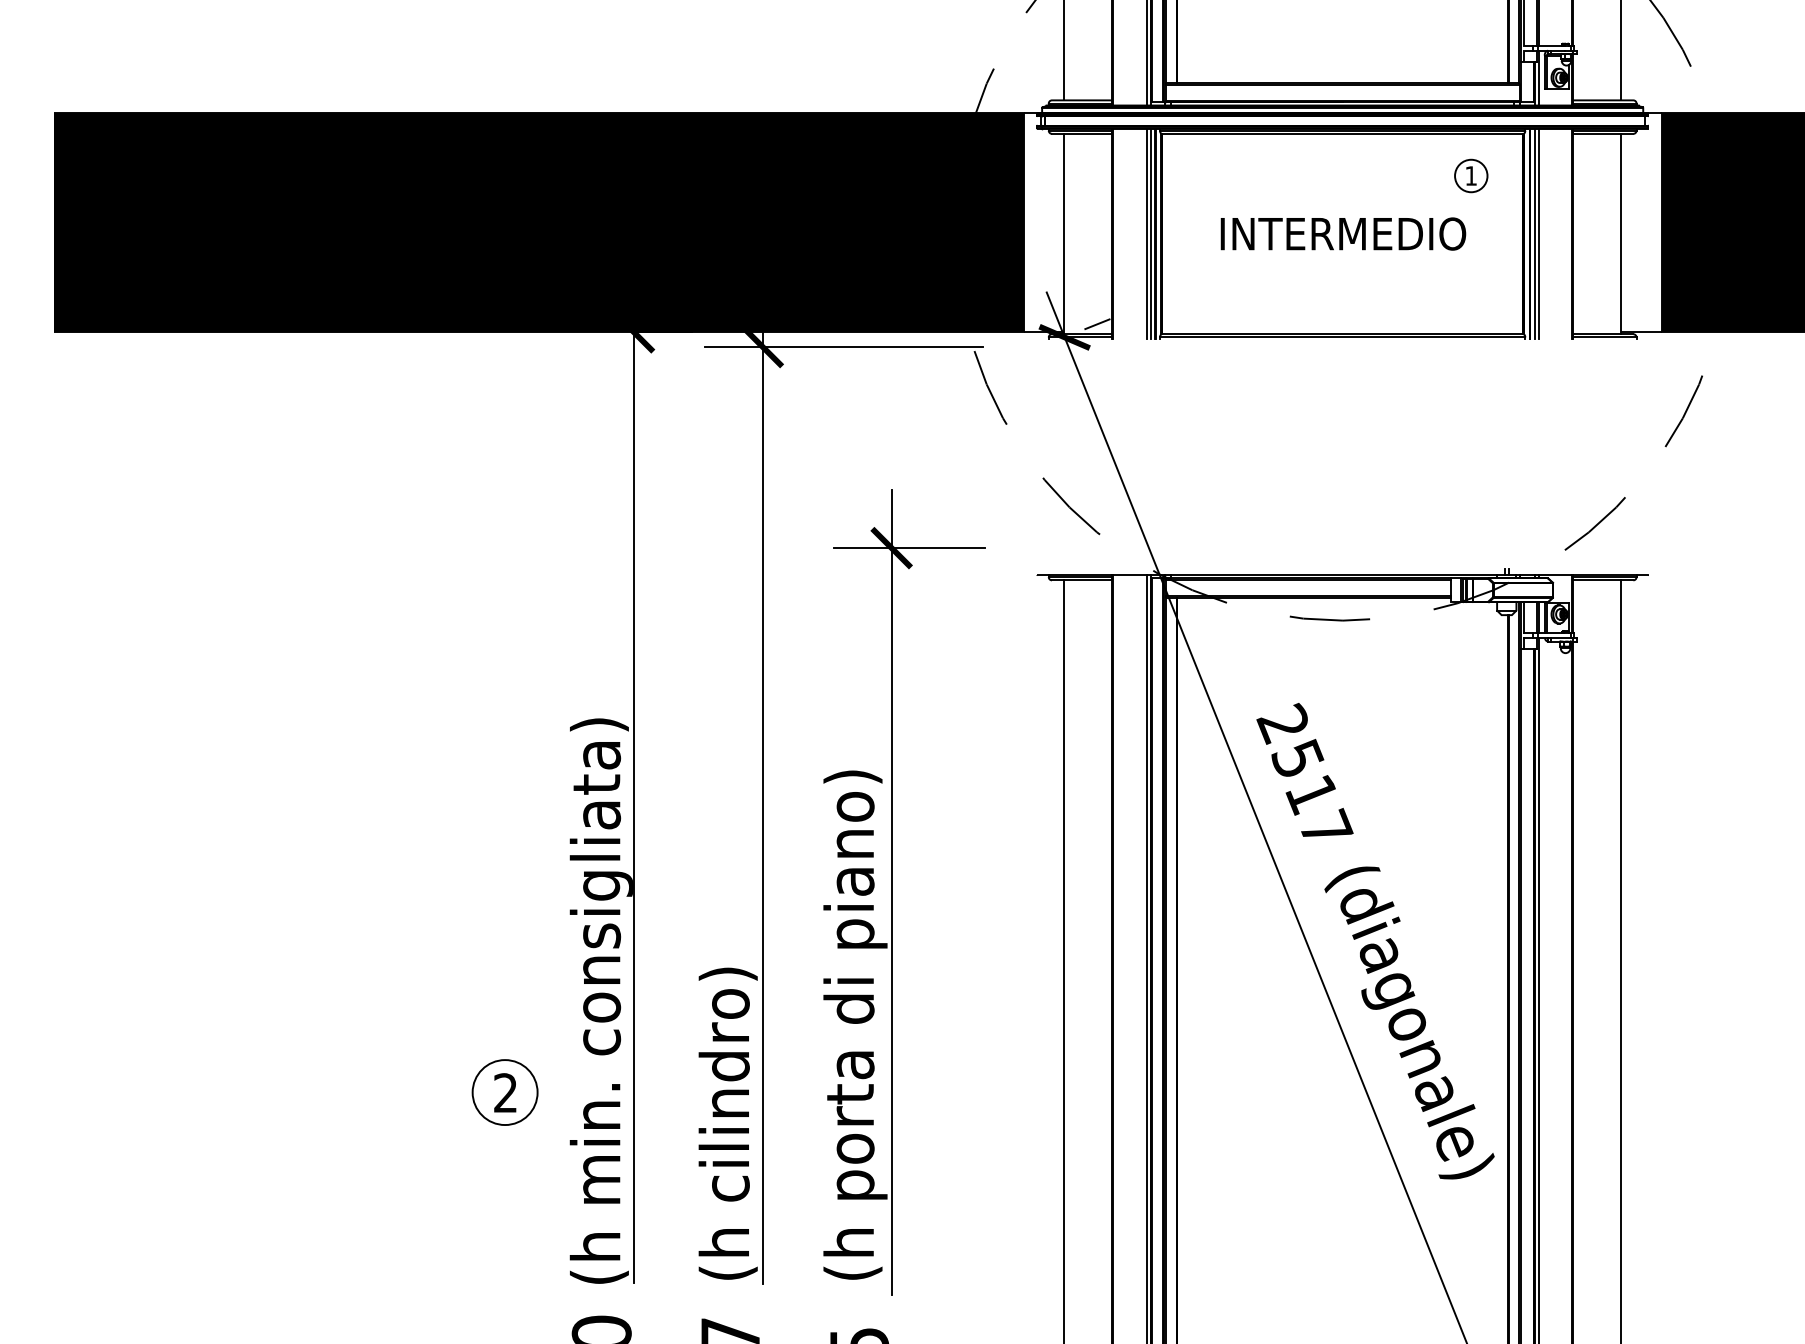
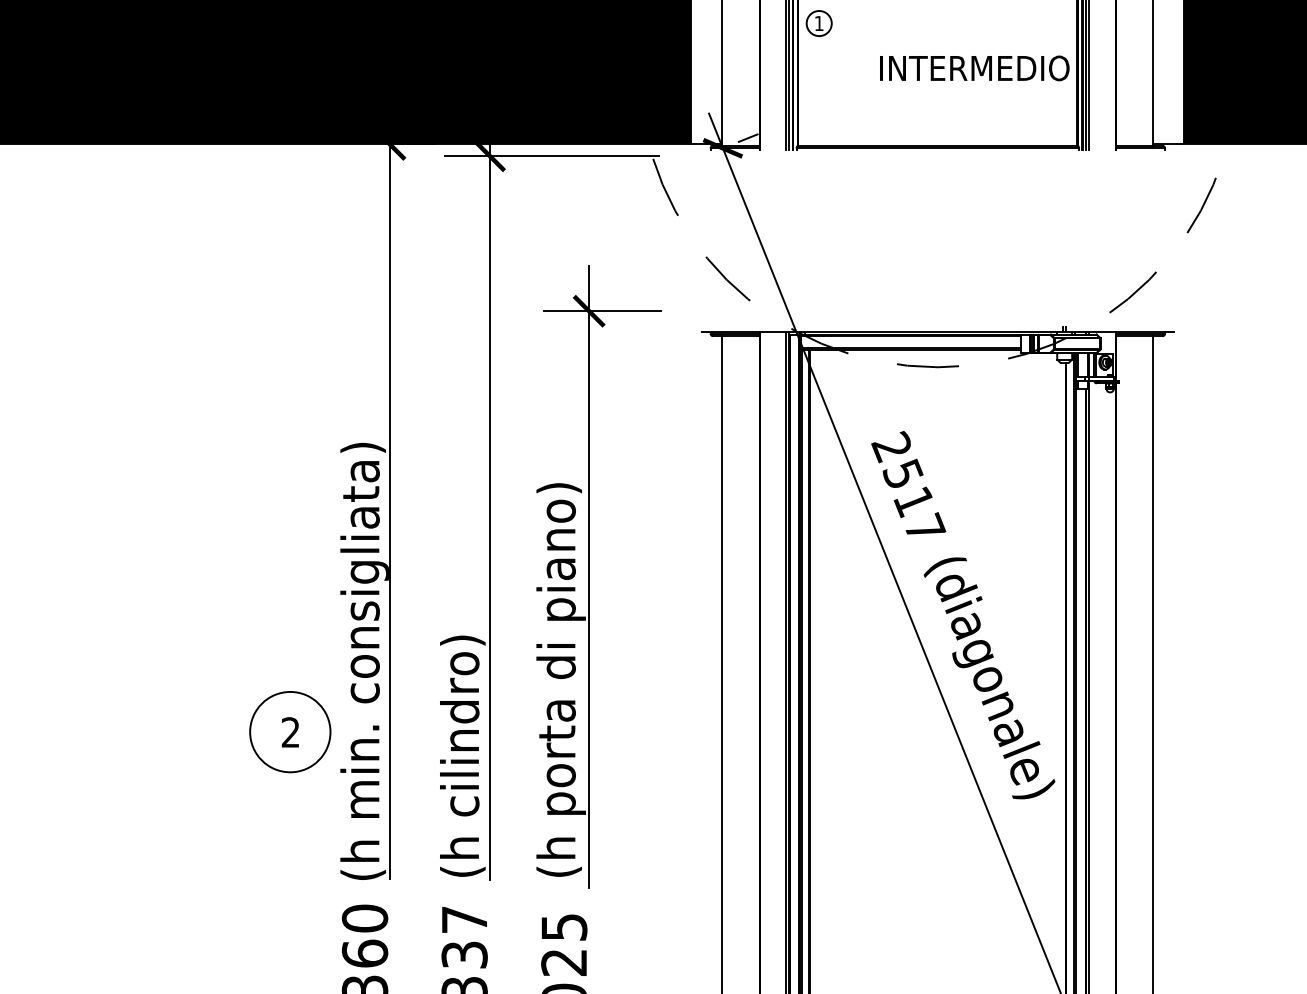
part: (1471, 175) -> (819, 23), moved
text: (1343, 233) -> (974, 67), moved
circle: (504, 1092) -> (289, 732), size x1.6

